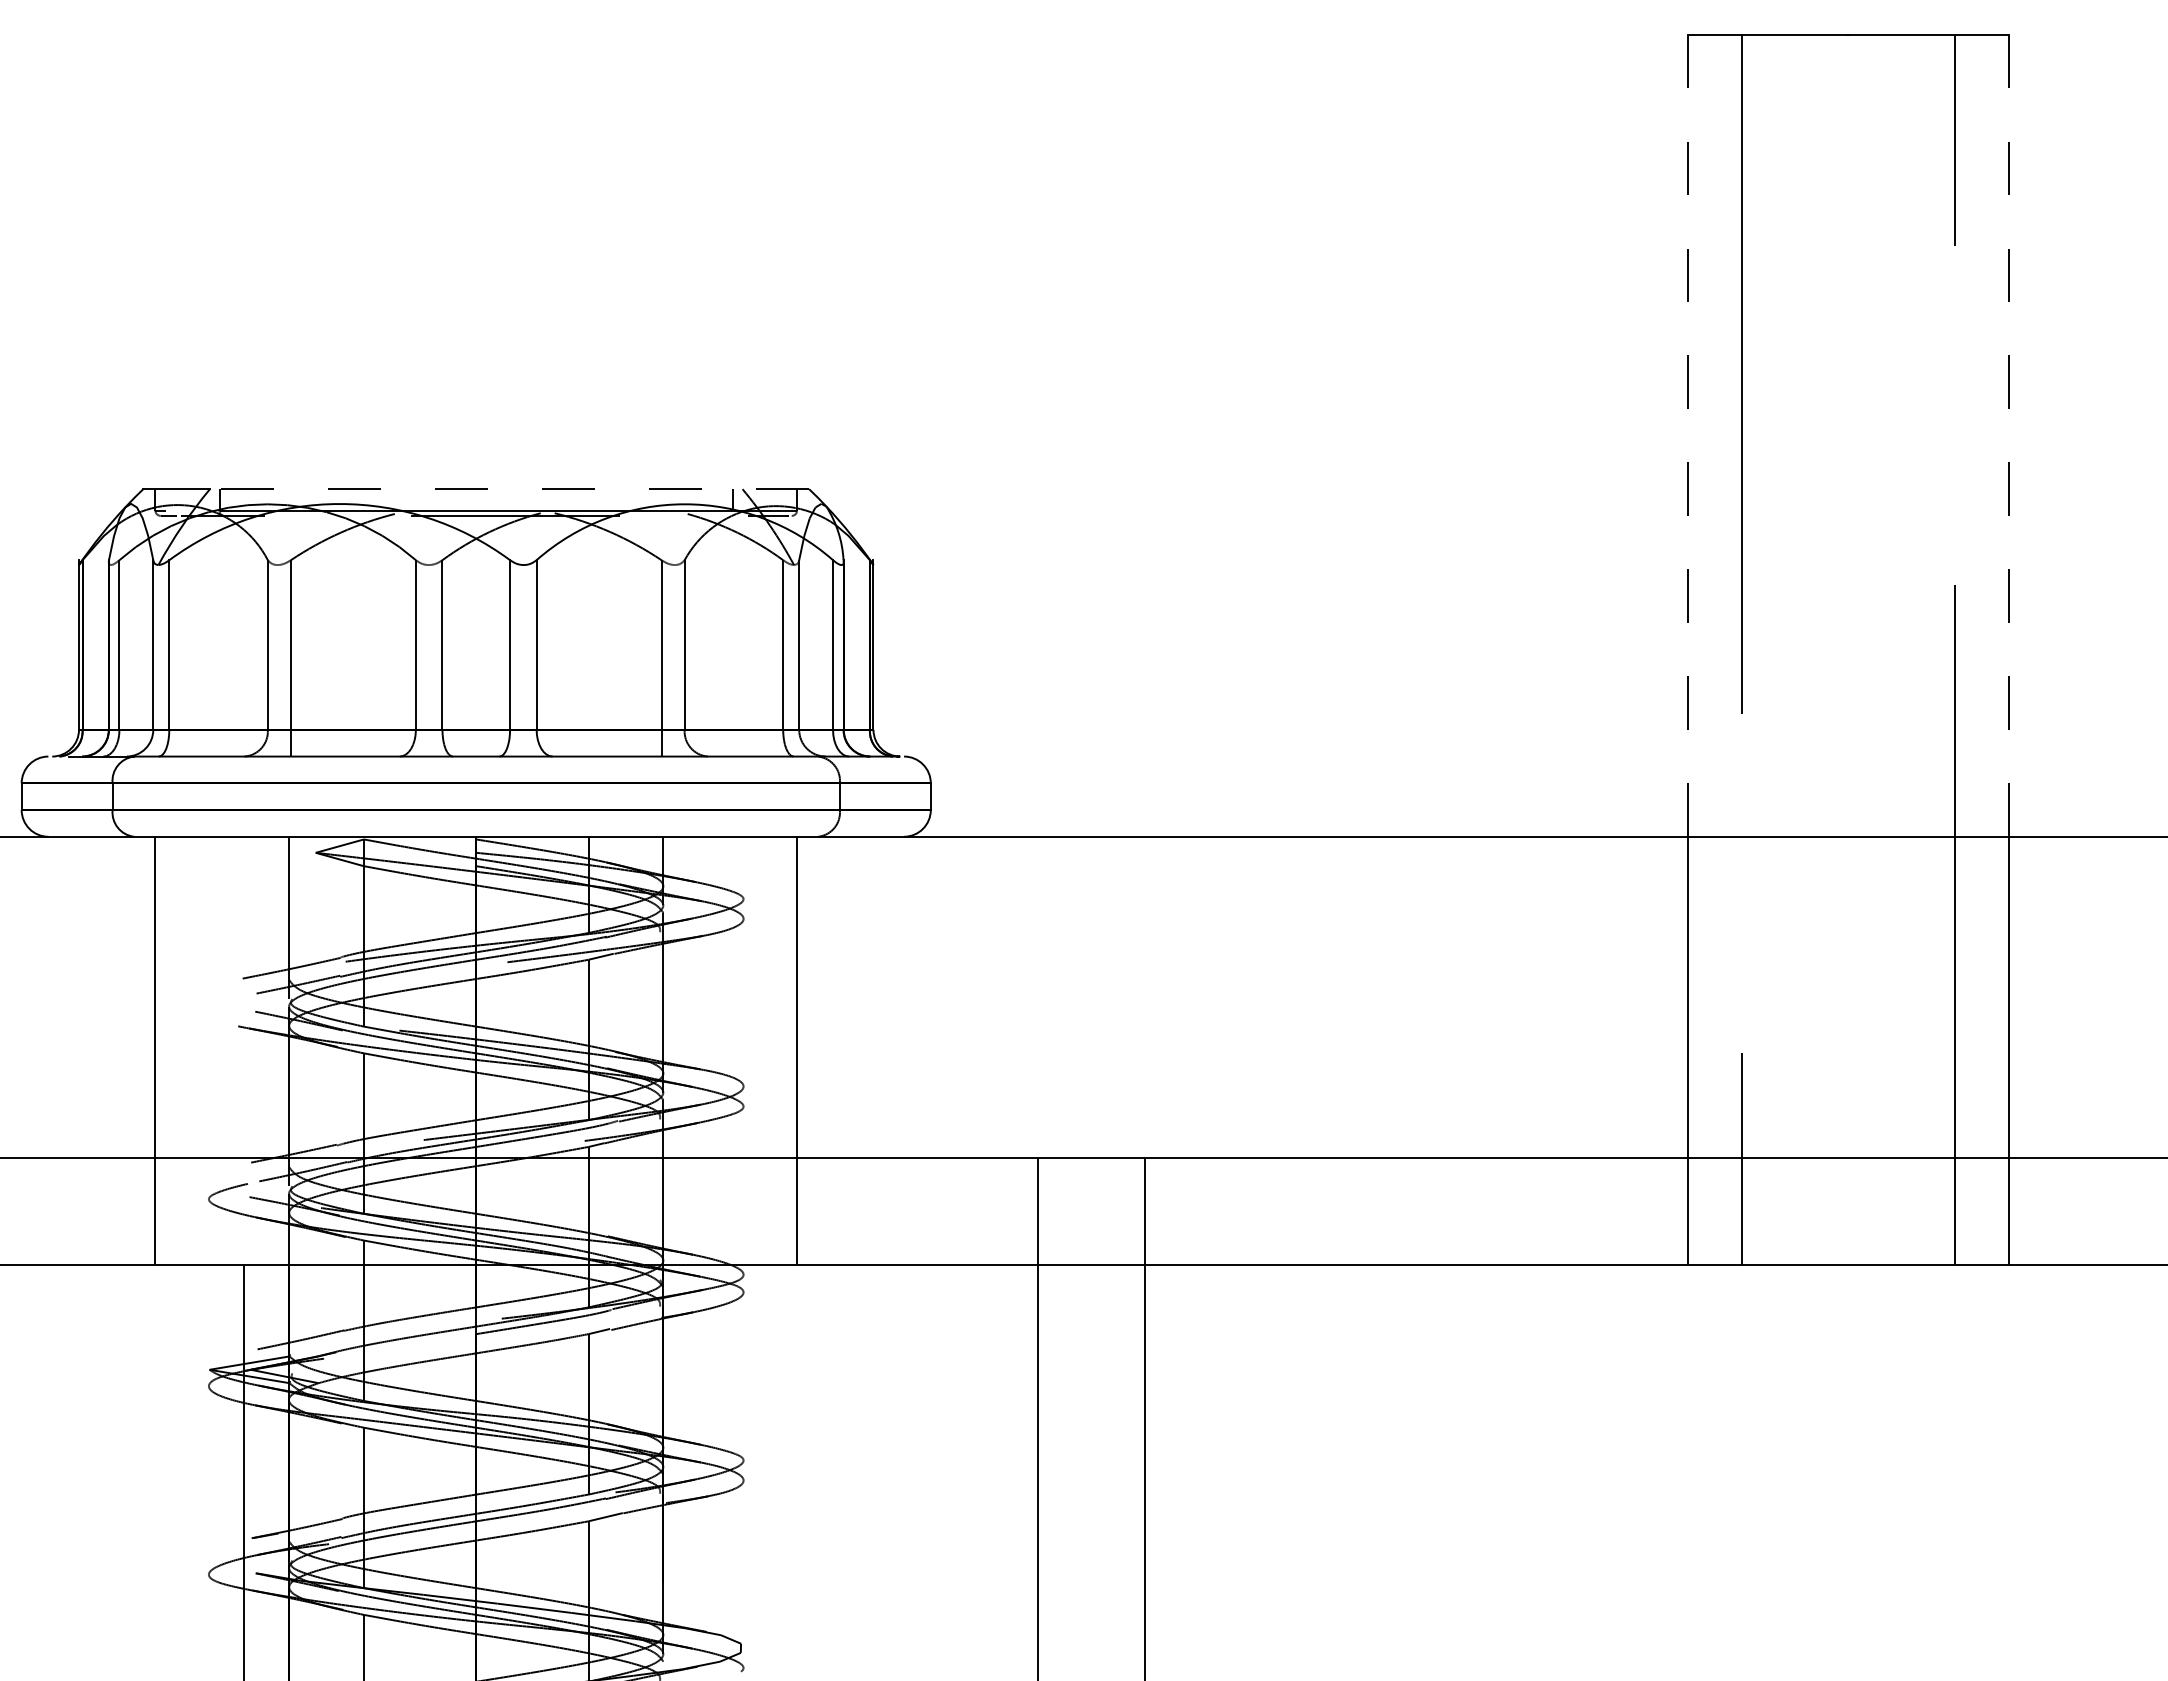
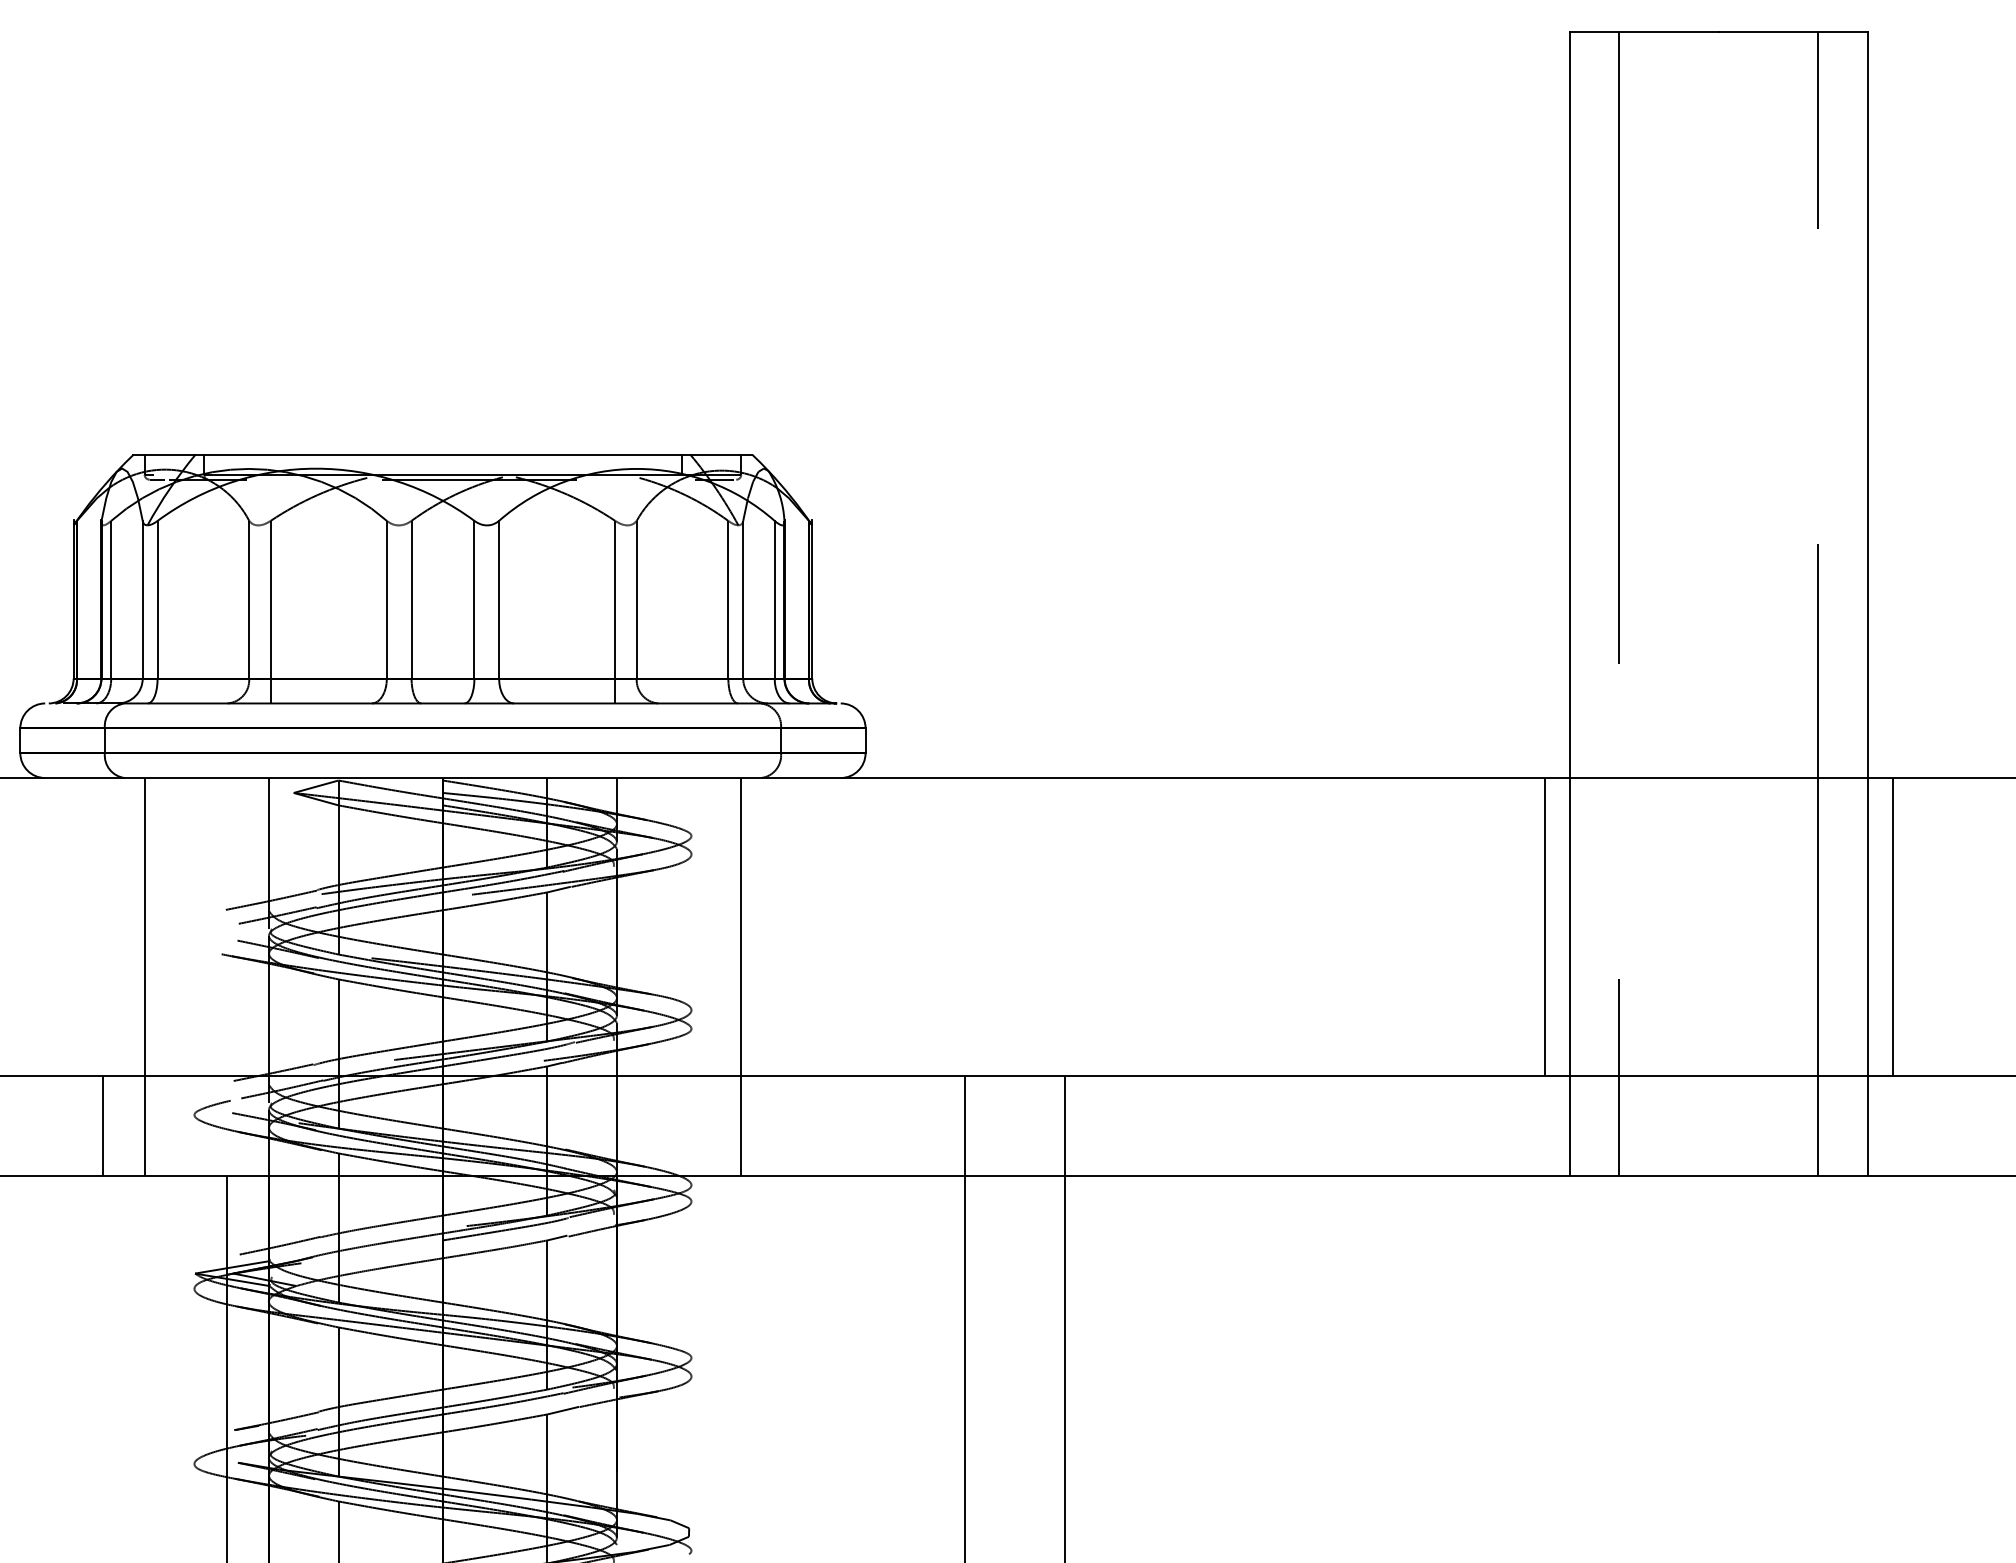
line: (2008, 435) -> (1867, 404), dashed -> solid
line: (1688, 436) -> (1570, 405), dashed -> solid
line: (509, 489) -> (473, 455), dashed -> solid
line: (1661, 996) -> (1544, 926), added
line: (2035, 996) -> (1892, 926), added
line: (110, 1210) -> (102, 1125), added

